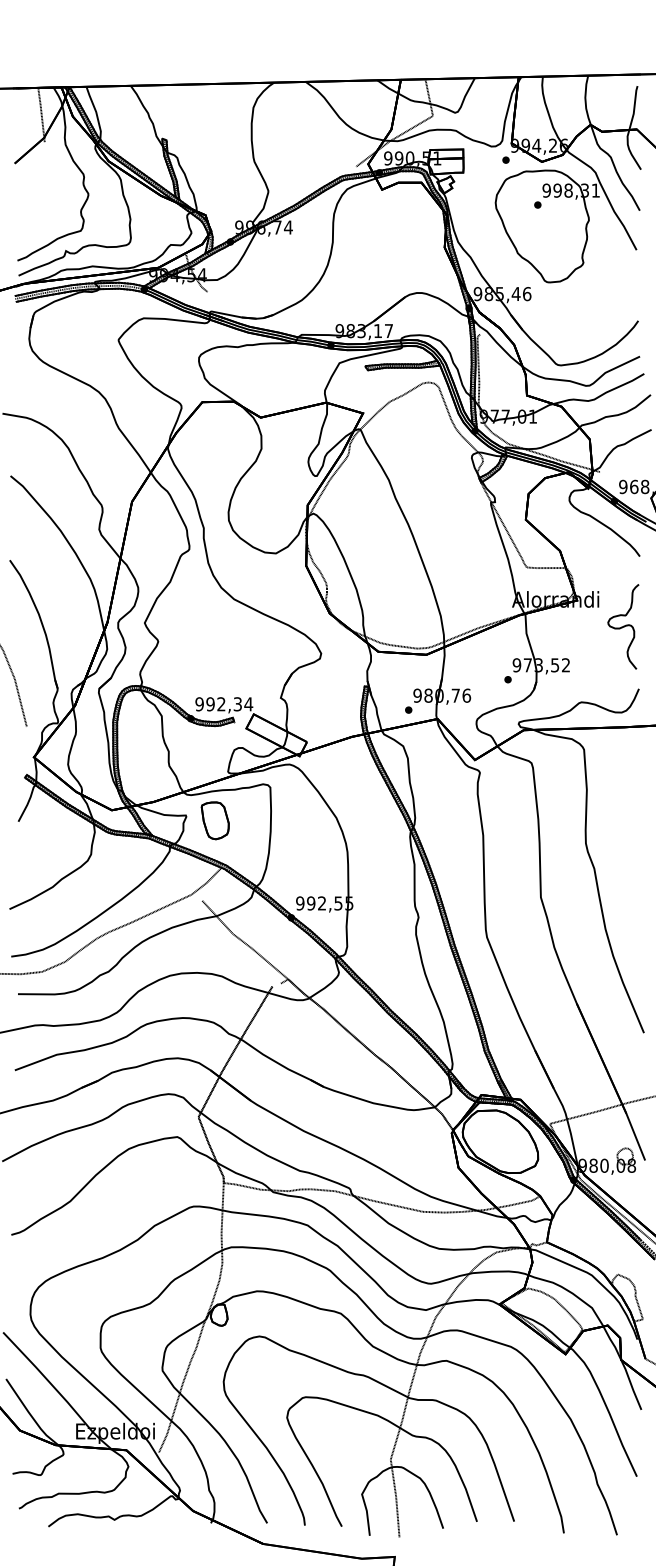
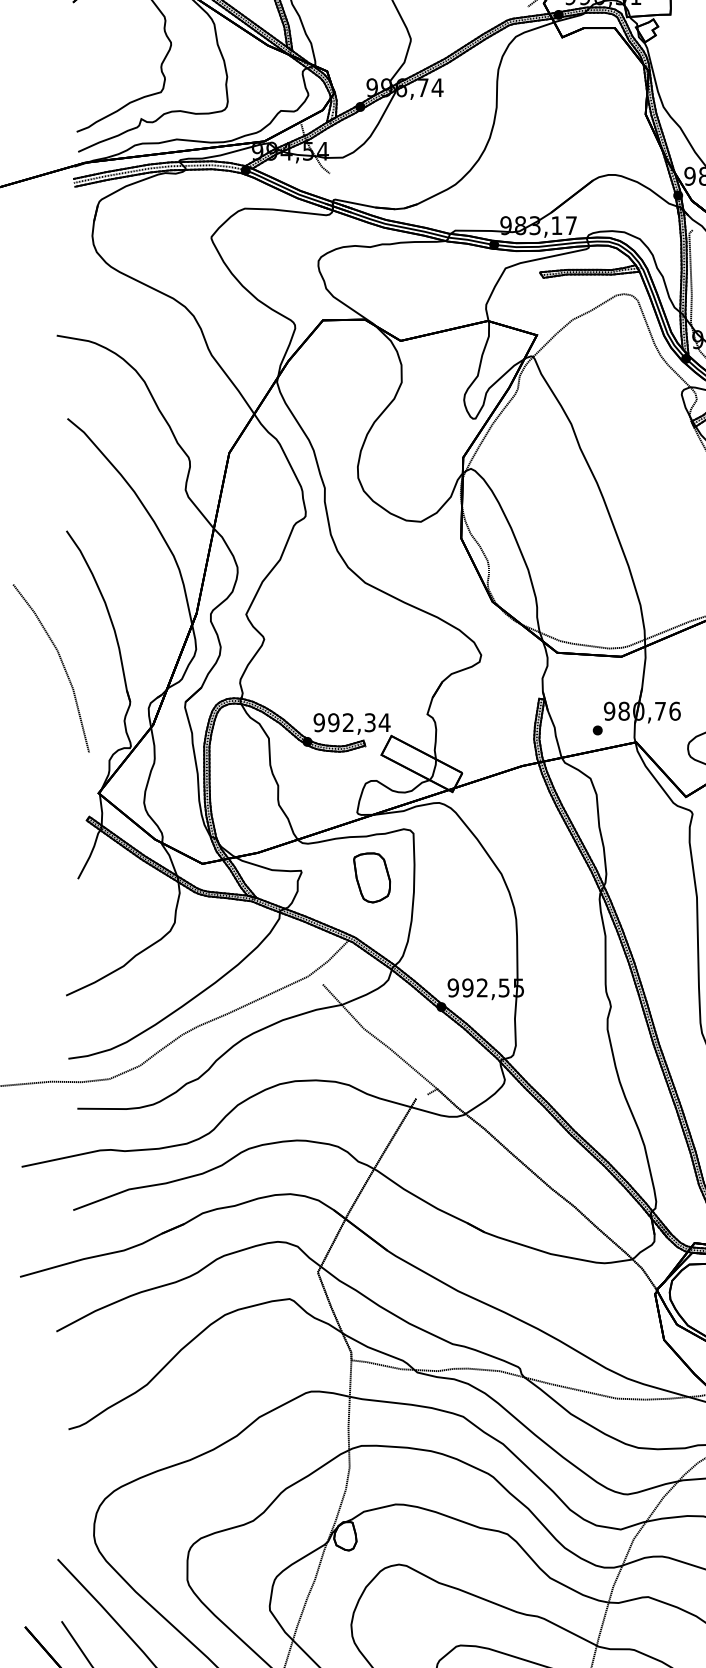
part: (214, 820) -> (371, 877), moved

